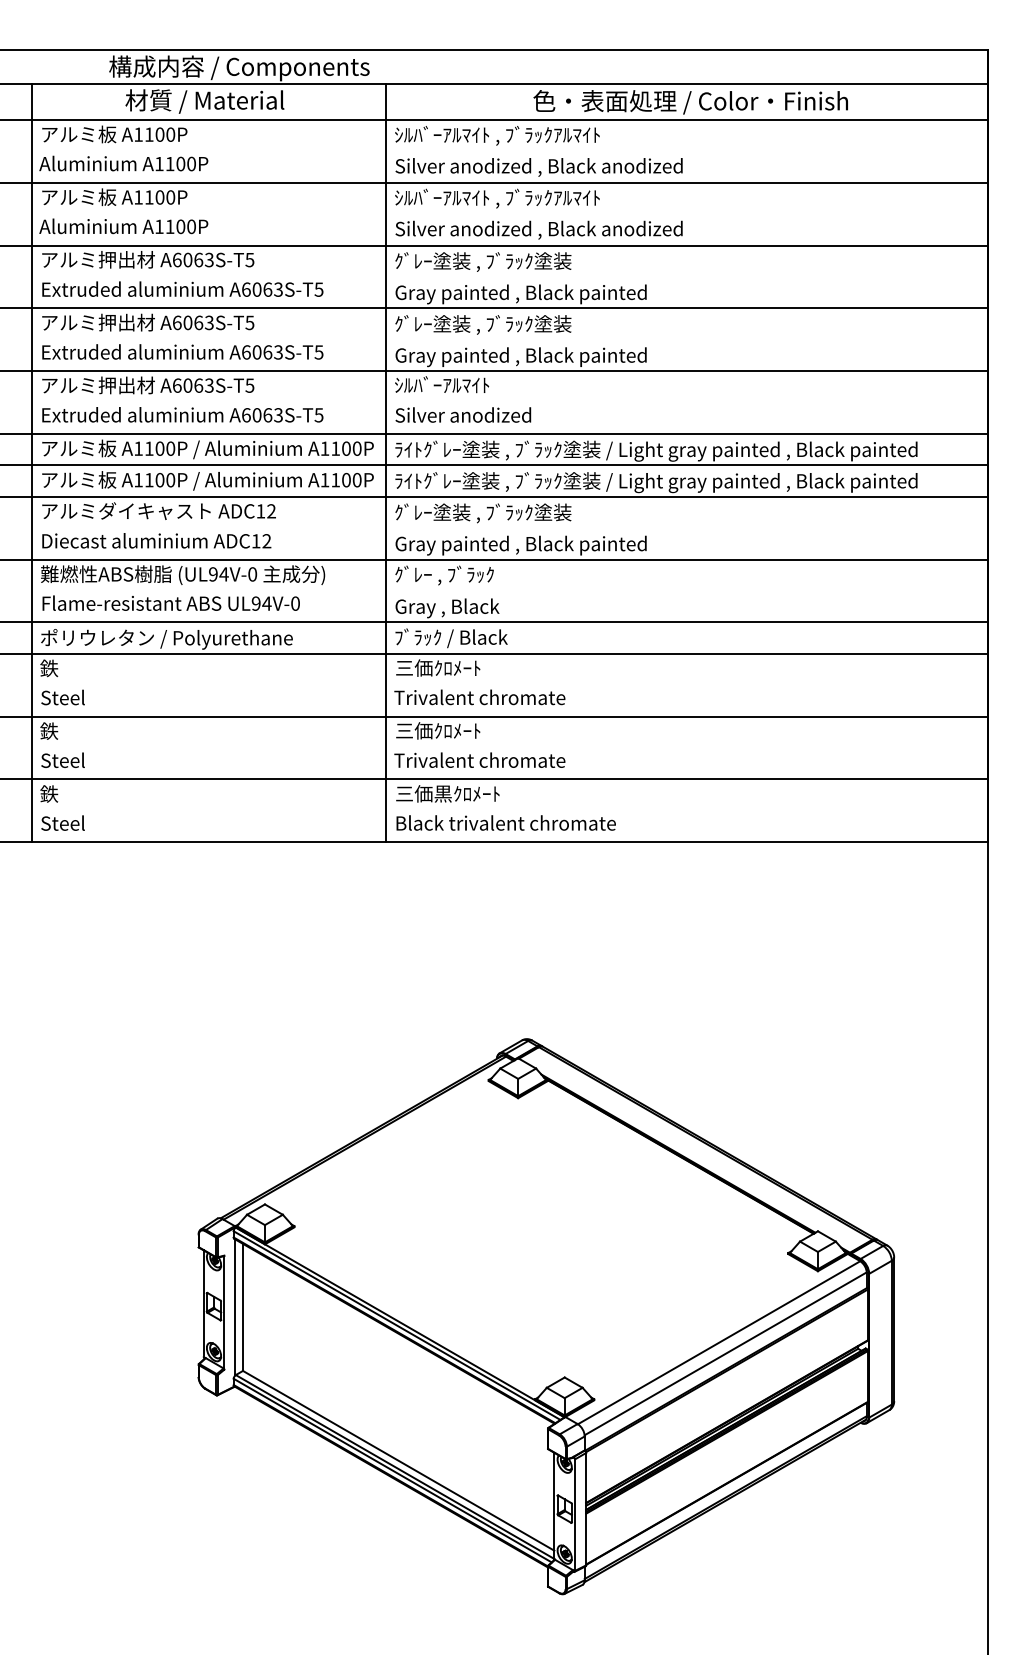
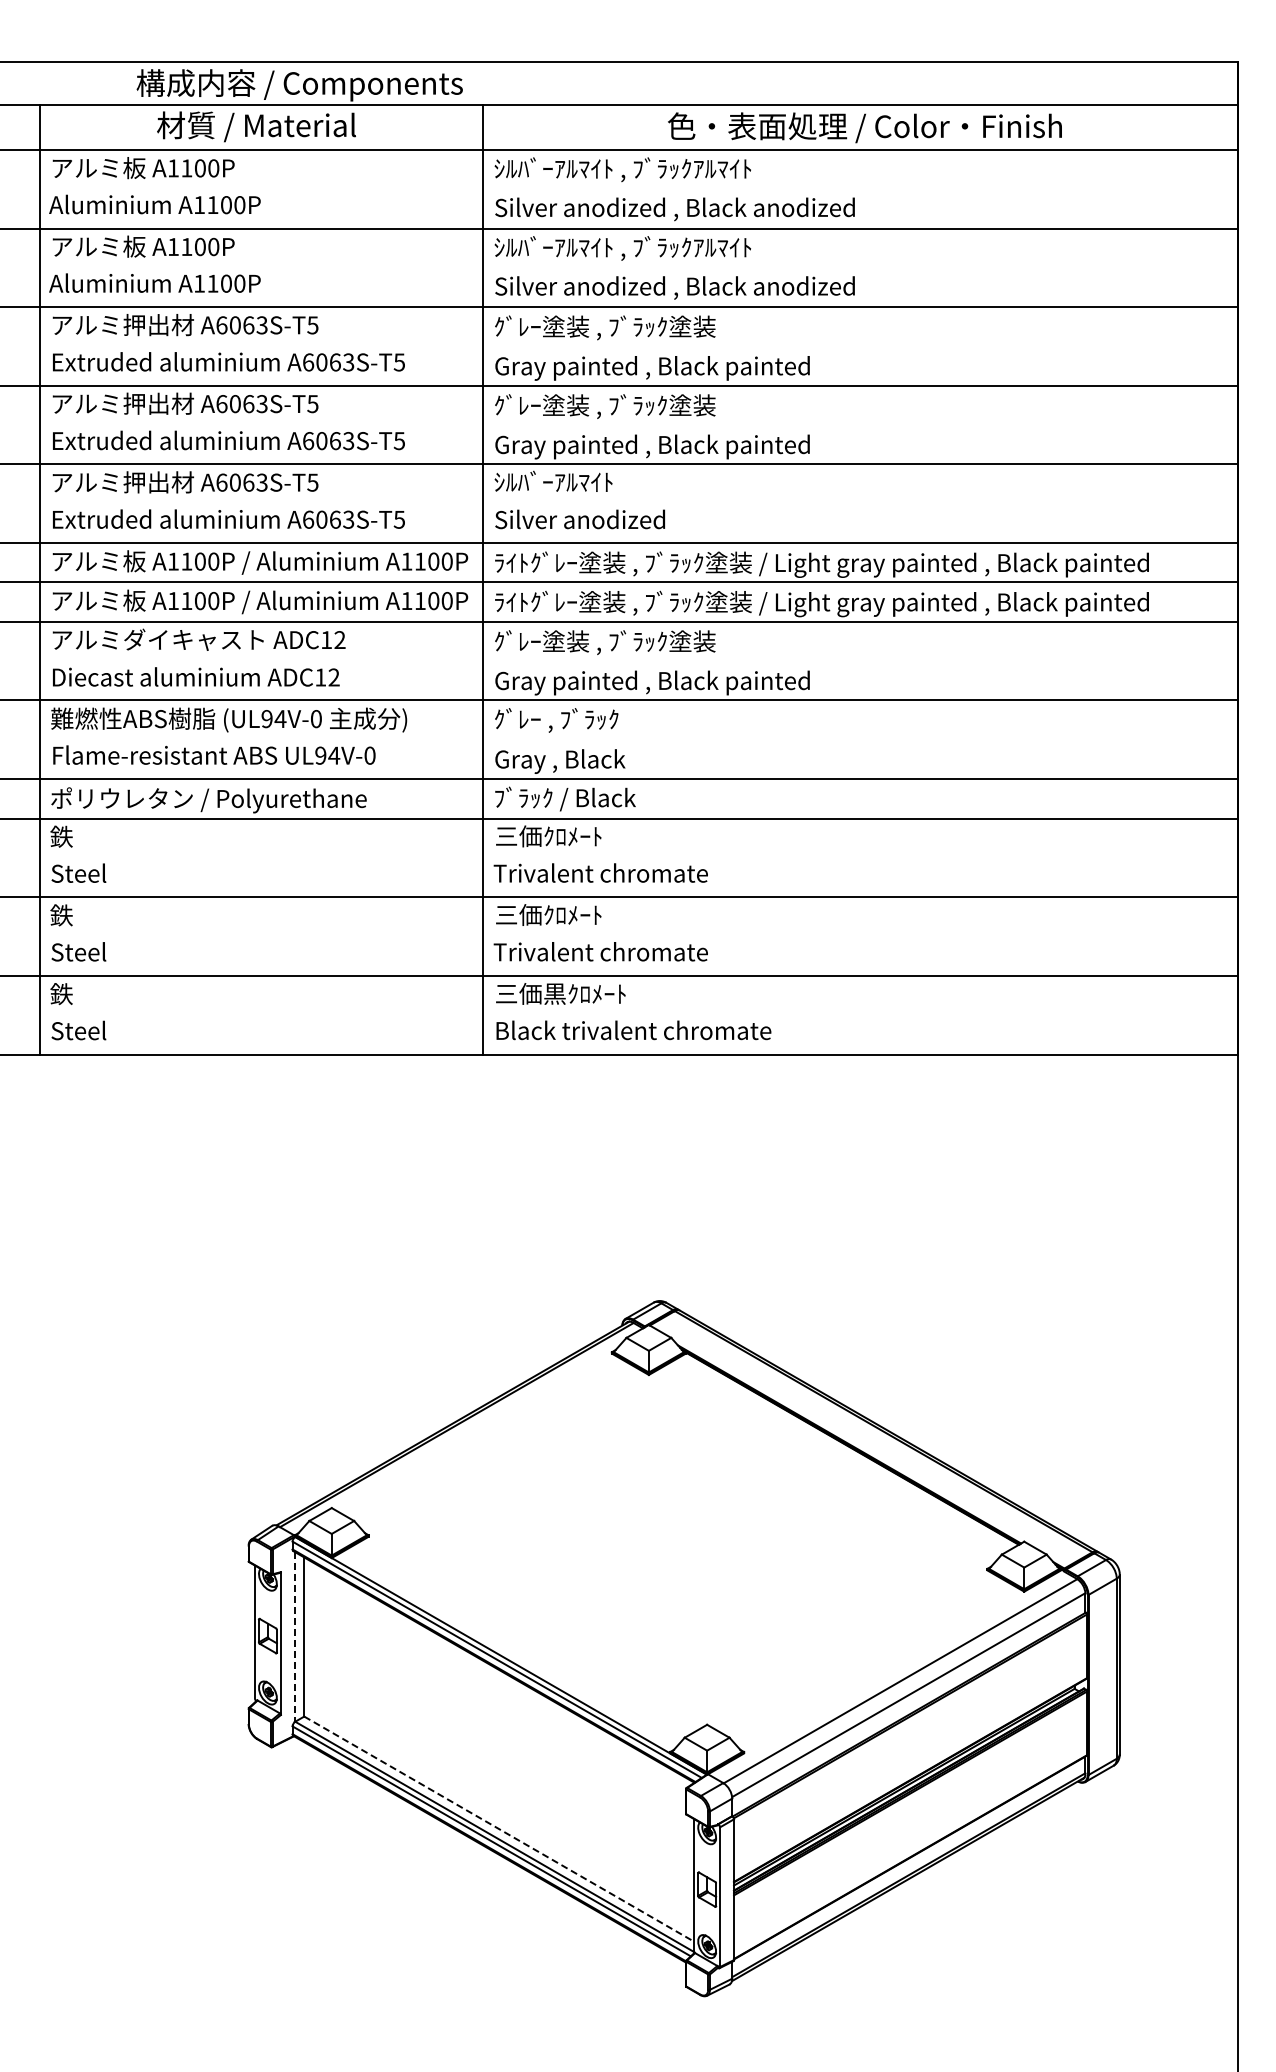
line: (235, 1307) -> (294, 1637), solid -> dashed
line: (398, 1461) -> (499, 1829), solid -> dashed

